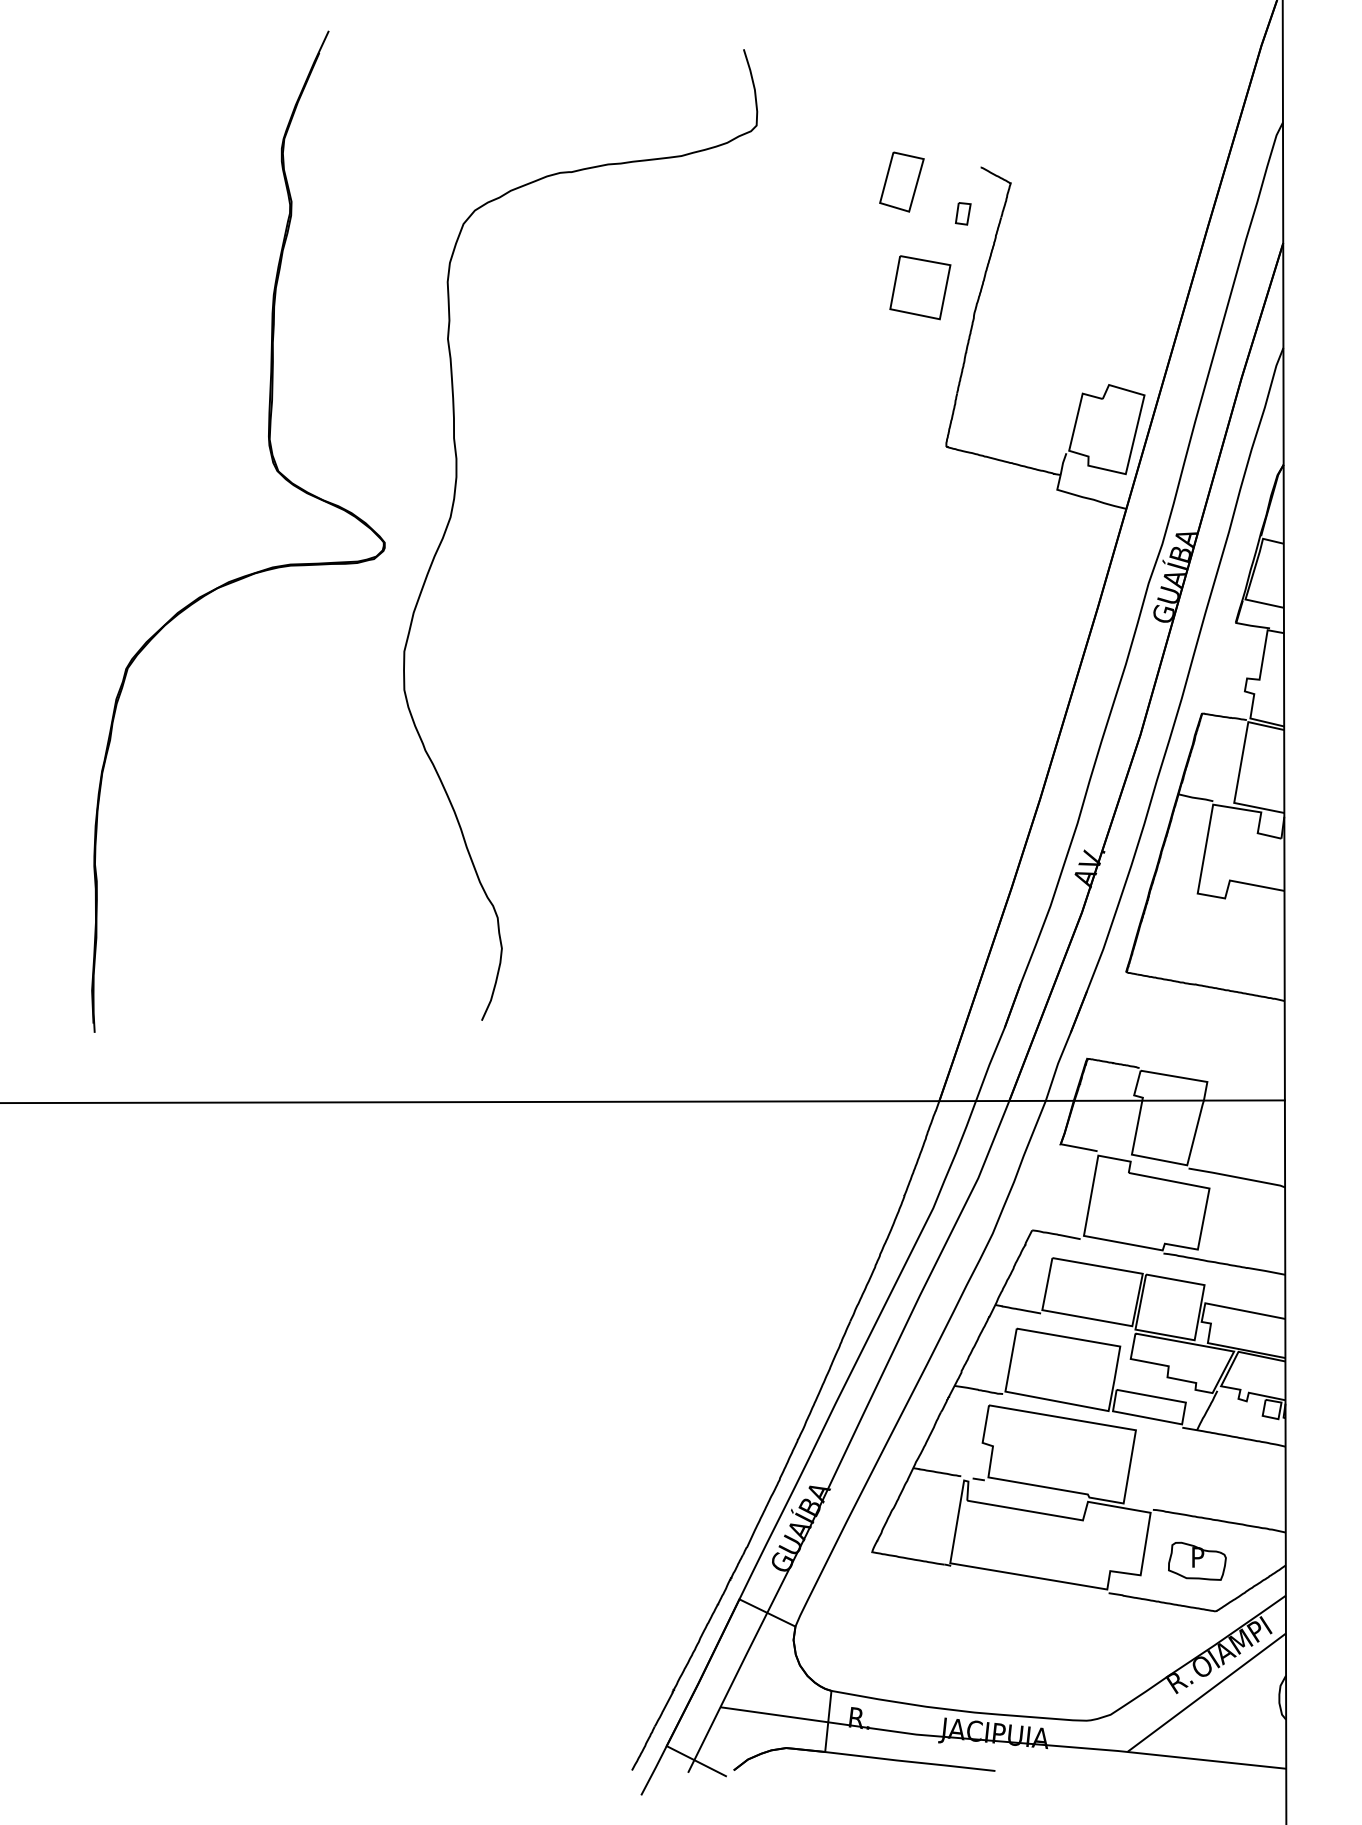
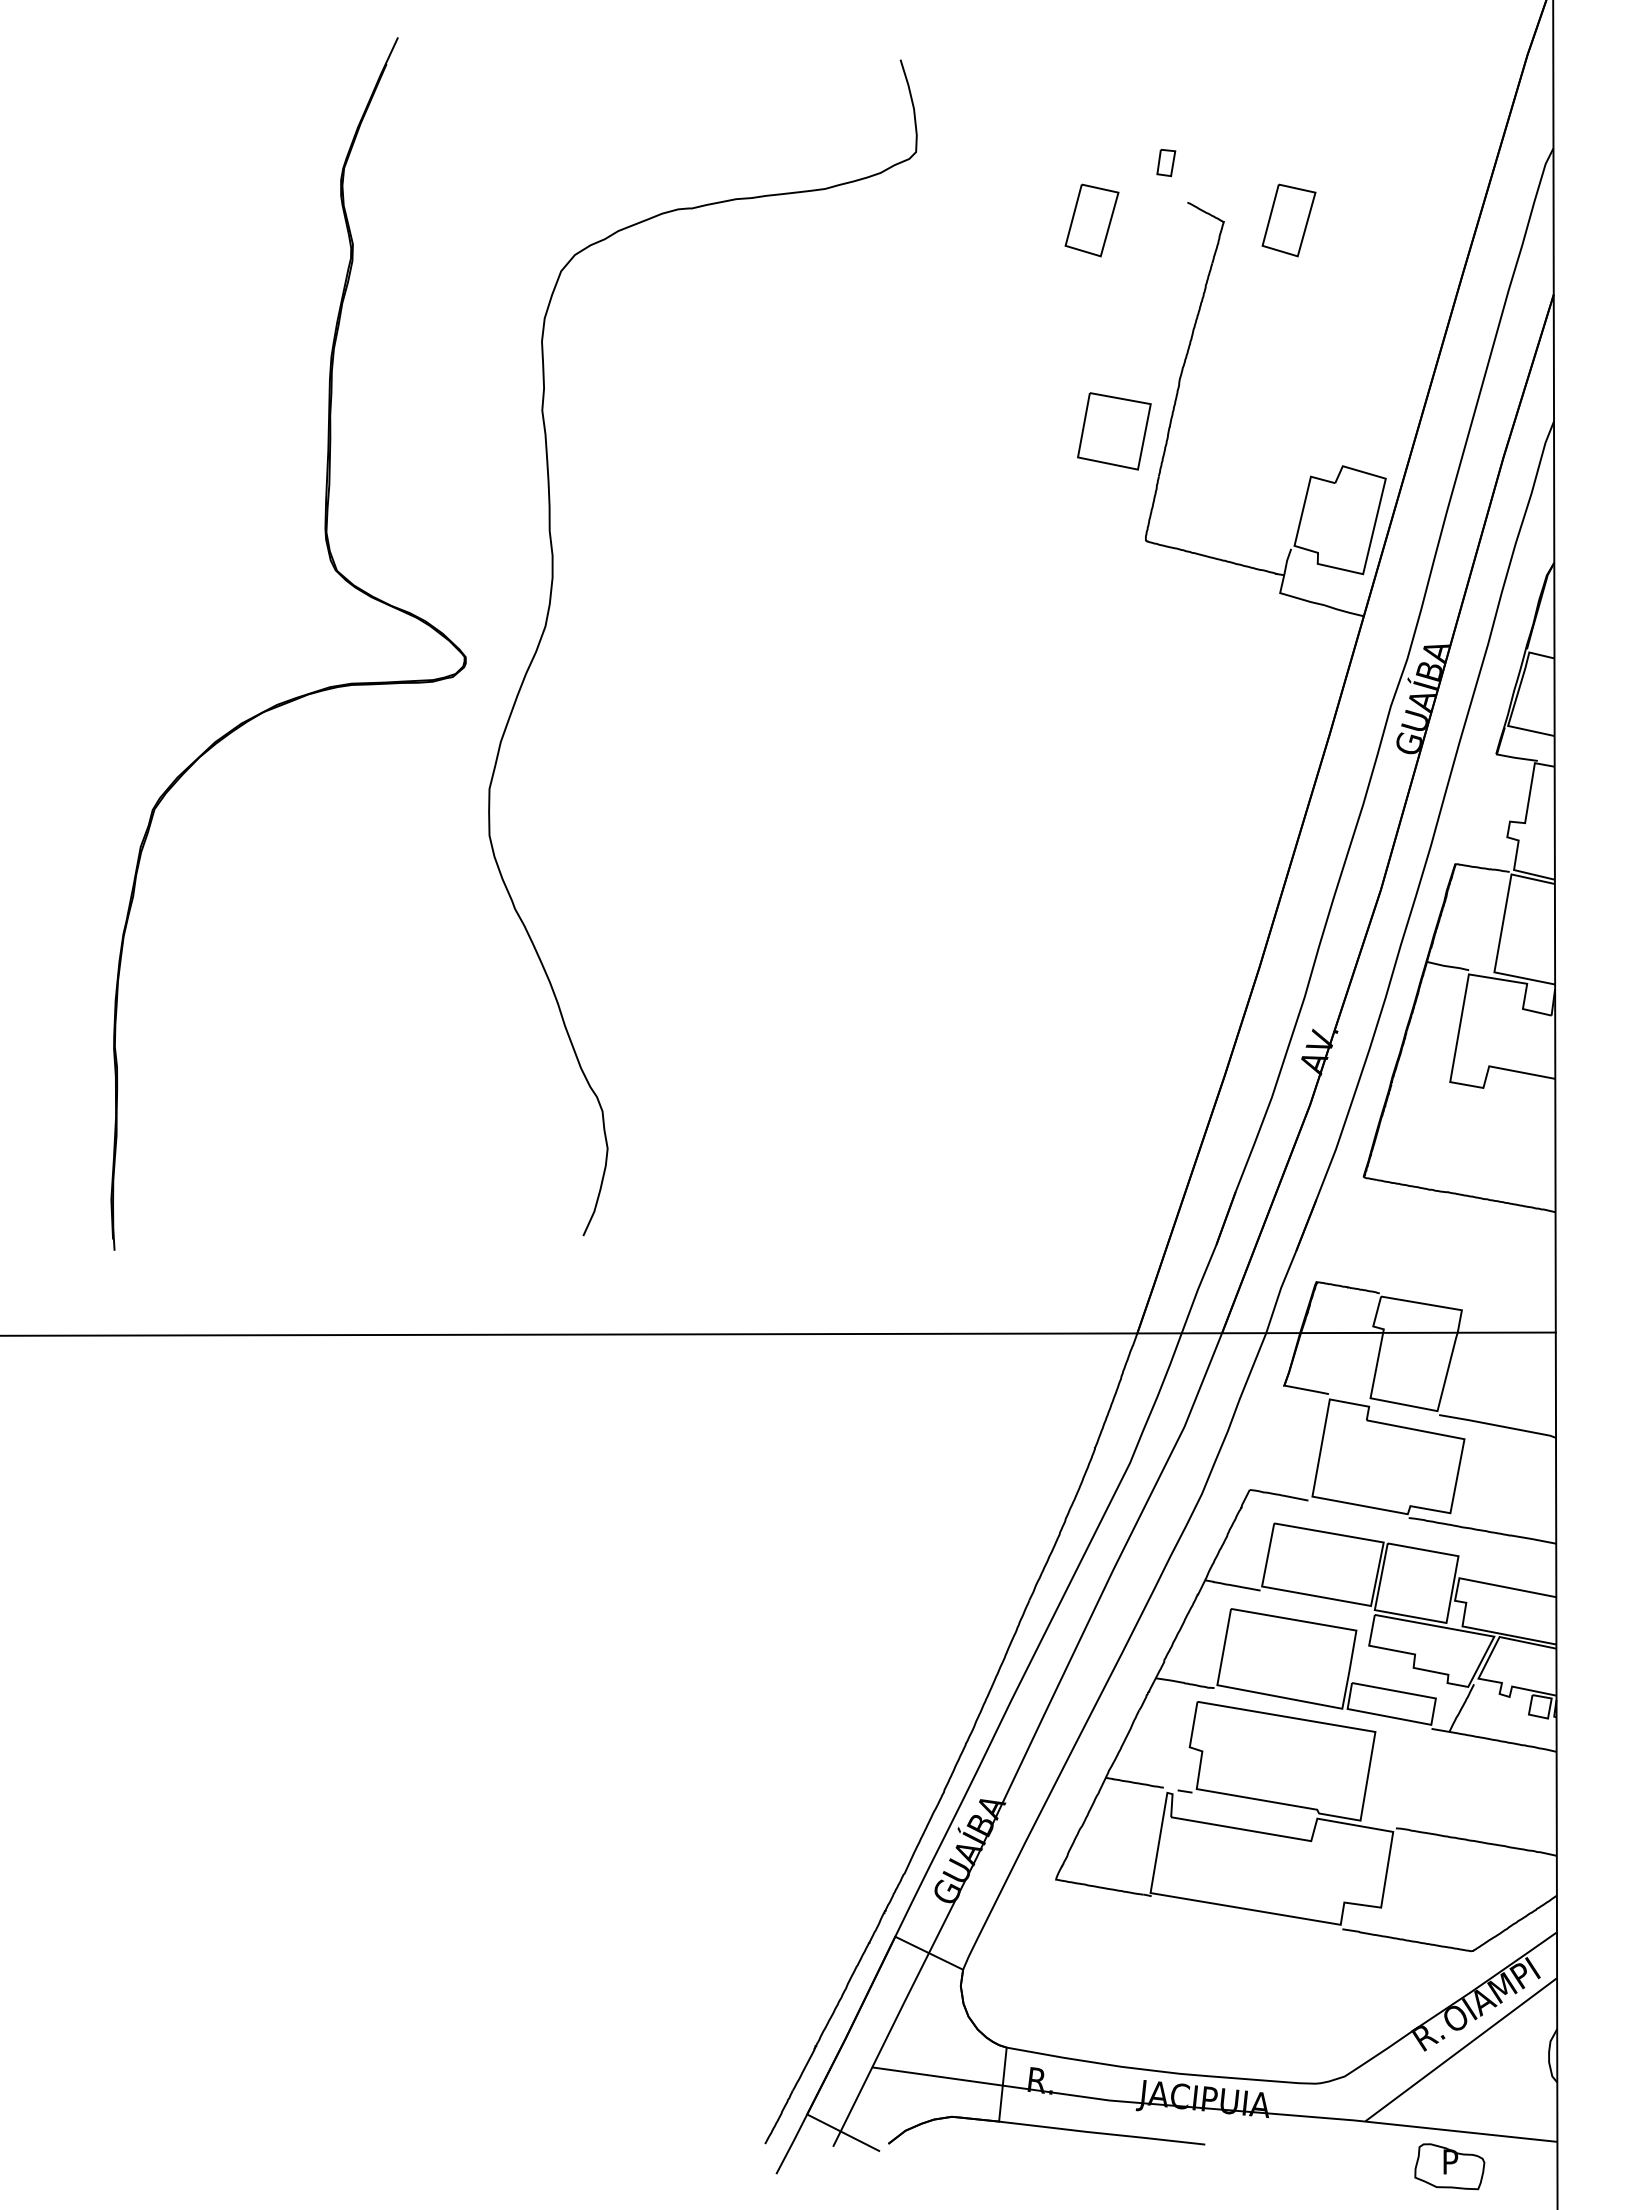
part: (1064, 182) -> (1288, 220), added
part: (963, 213) -> (1166, 162), moved
part: (920, 287) -> (1114, 431), moved
part: (1197, 1561) -> (1449, 2166), moved

